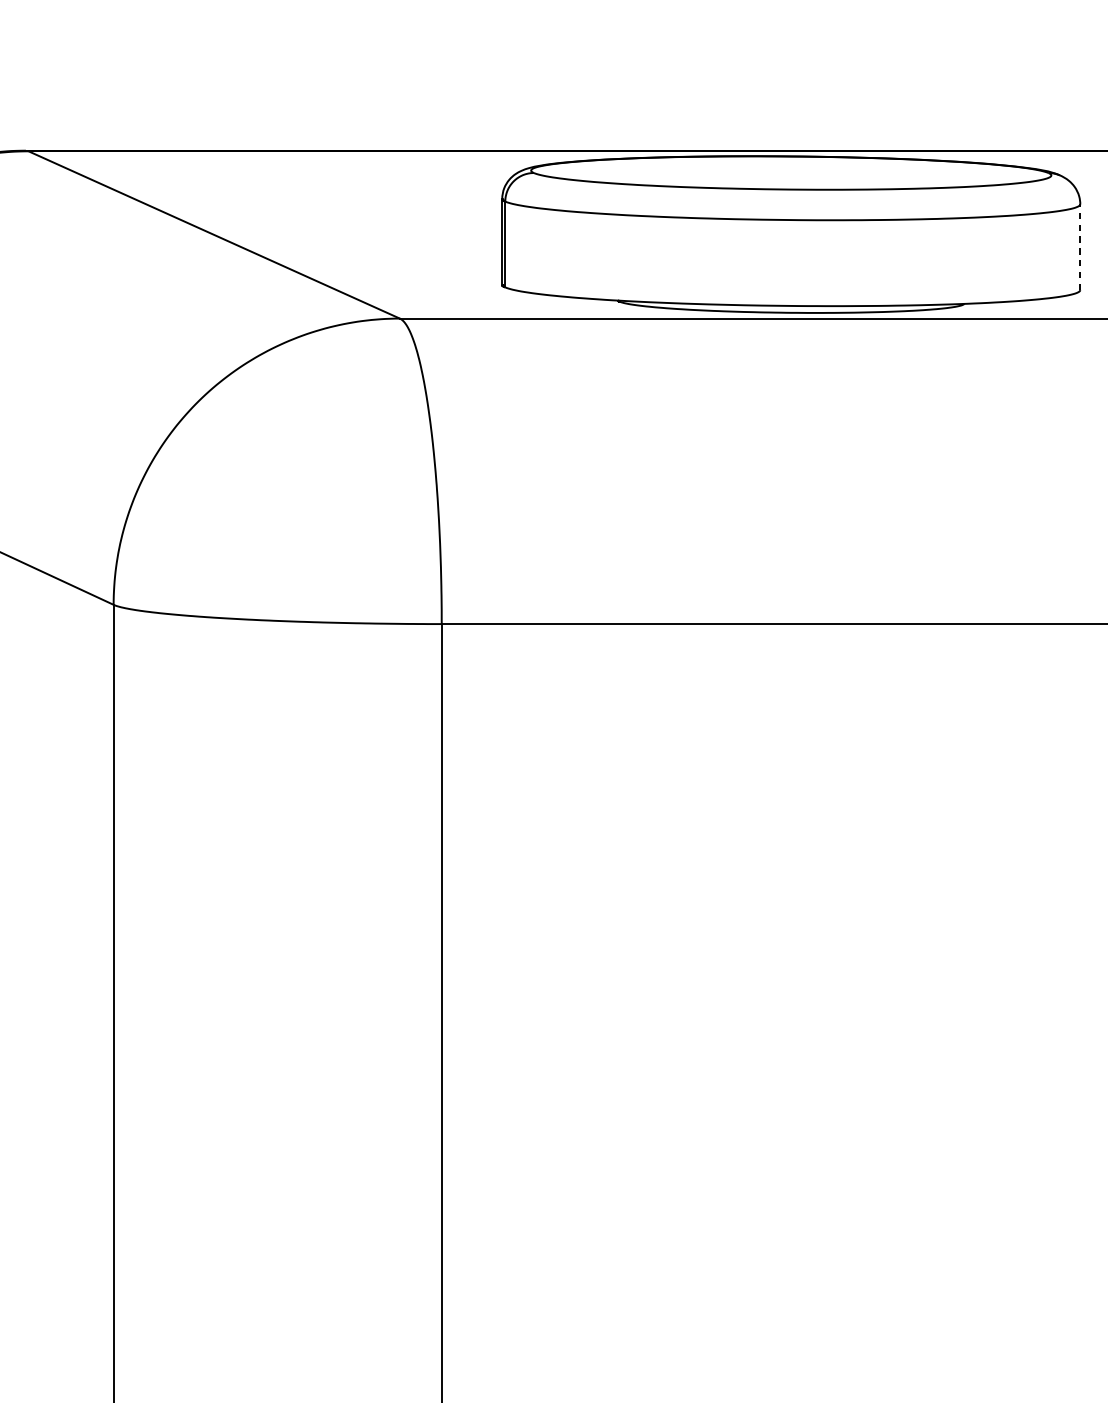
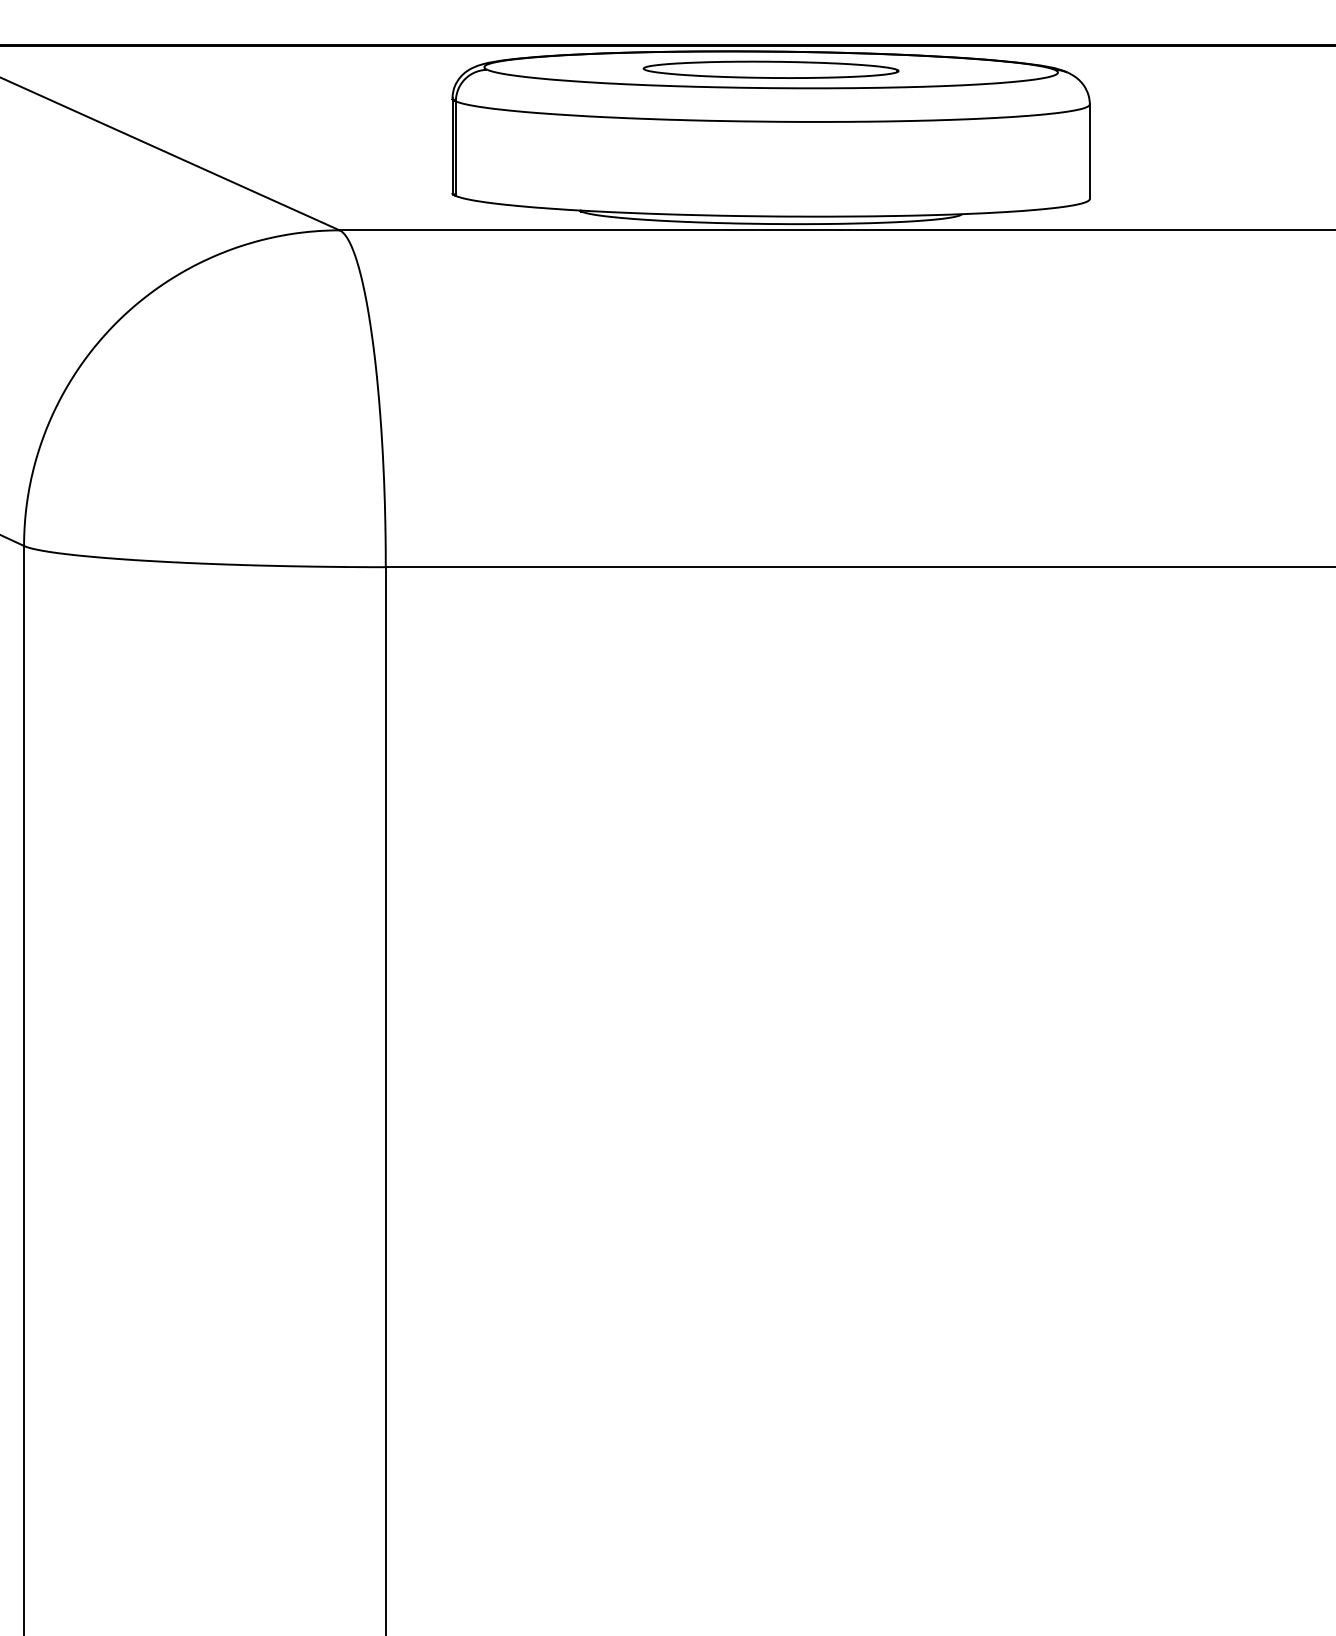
part: (790, 172) -> (770, 69), added
line: (1079, 247) -> (1089, 151), dashed -> solid

